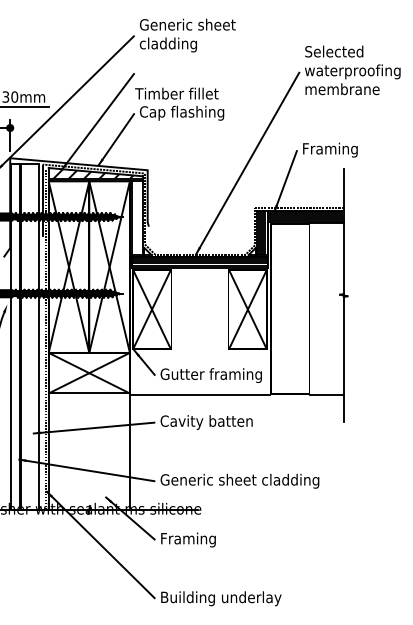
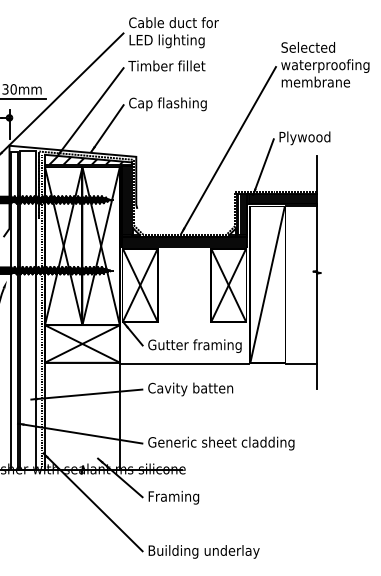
text: (188, 35) -> (173, 32), Generic sheet cladding -> Cable duct for LED lighting
text: (176, 93) -> (166, 65), moved
text: (331, 149) -> (305, 137), Framing -> Plywood
hatch: (136, 217) -> (125, 200), added
line: (289, 308) -> (267, 284), added

